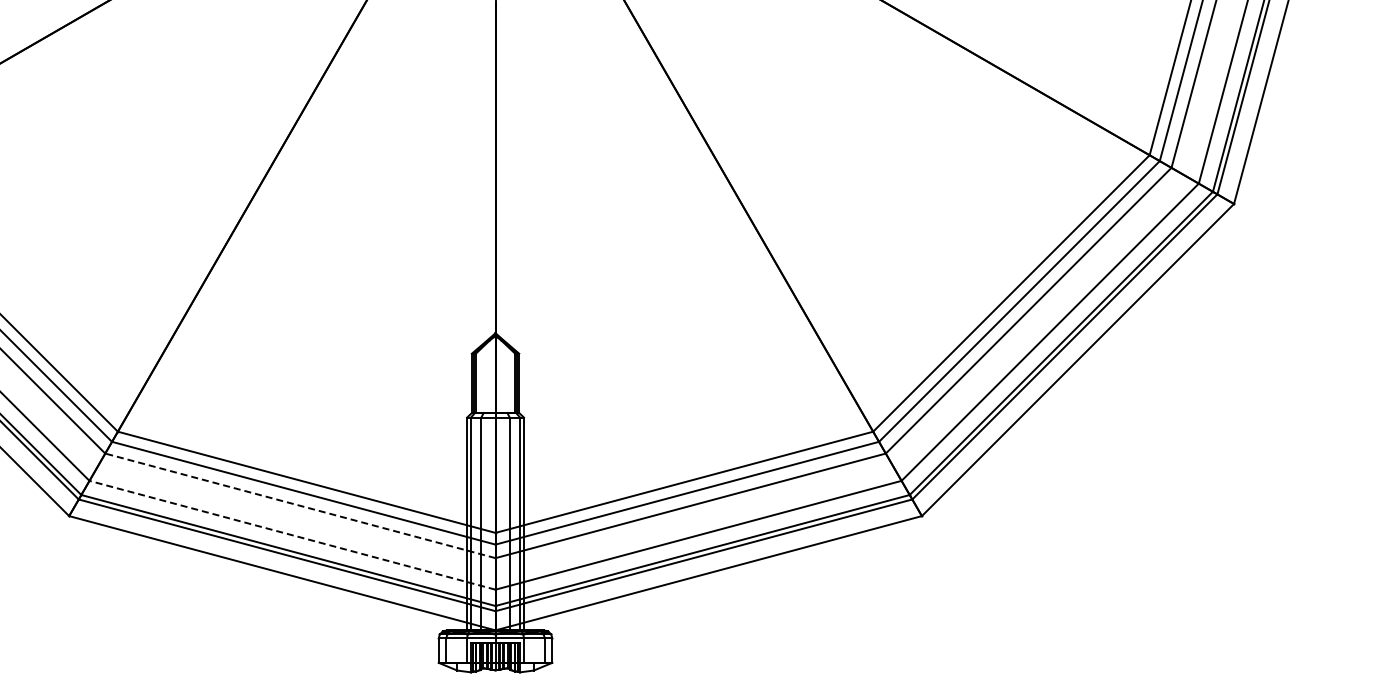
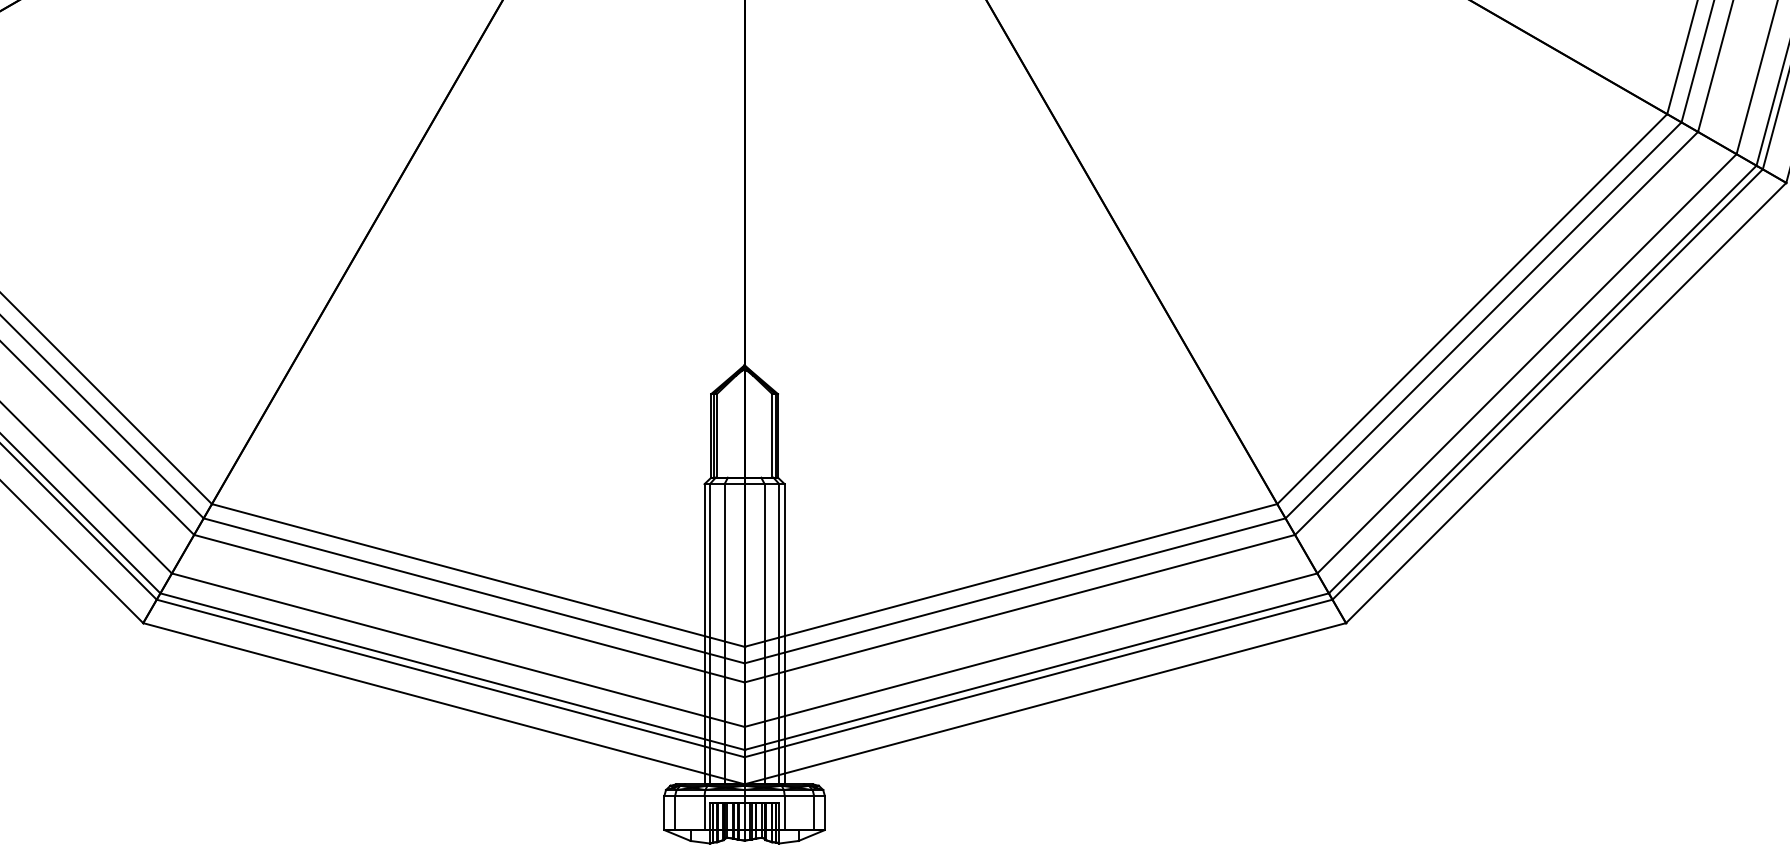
line: (299, 505) -> (468, 608), dashed -> solid
line: (292, 535) -> (458, 650), dashed -> solid

